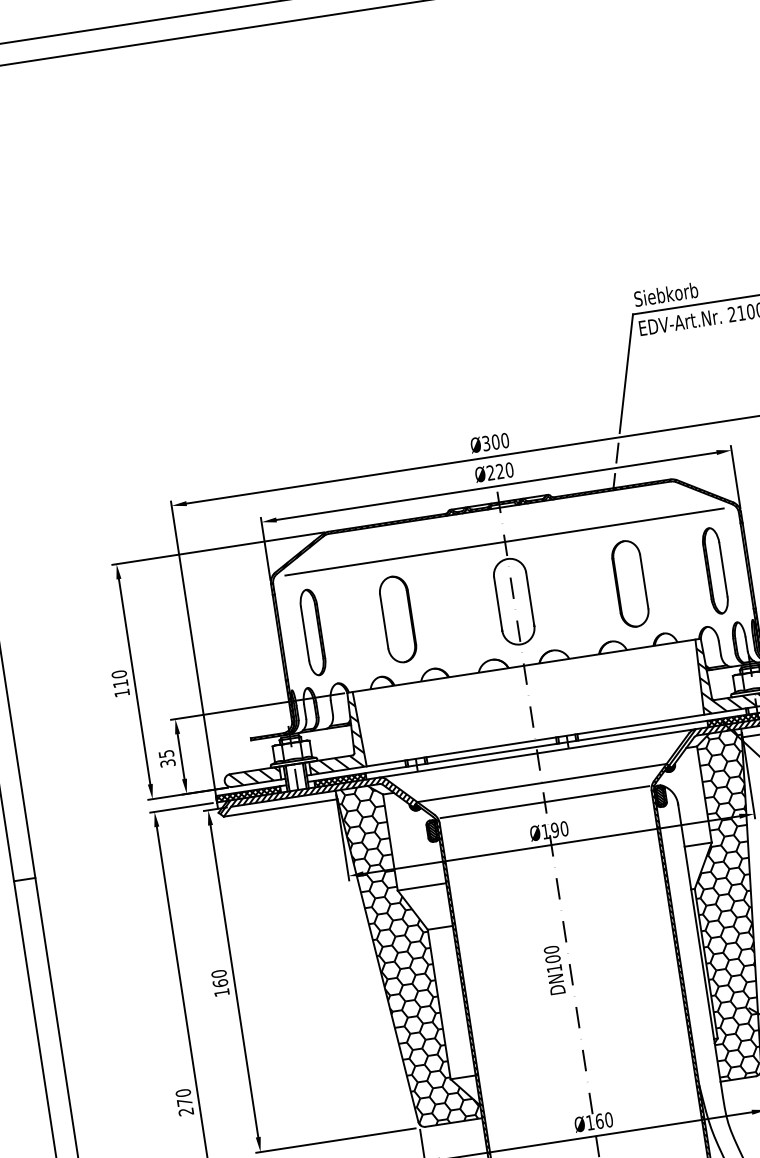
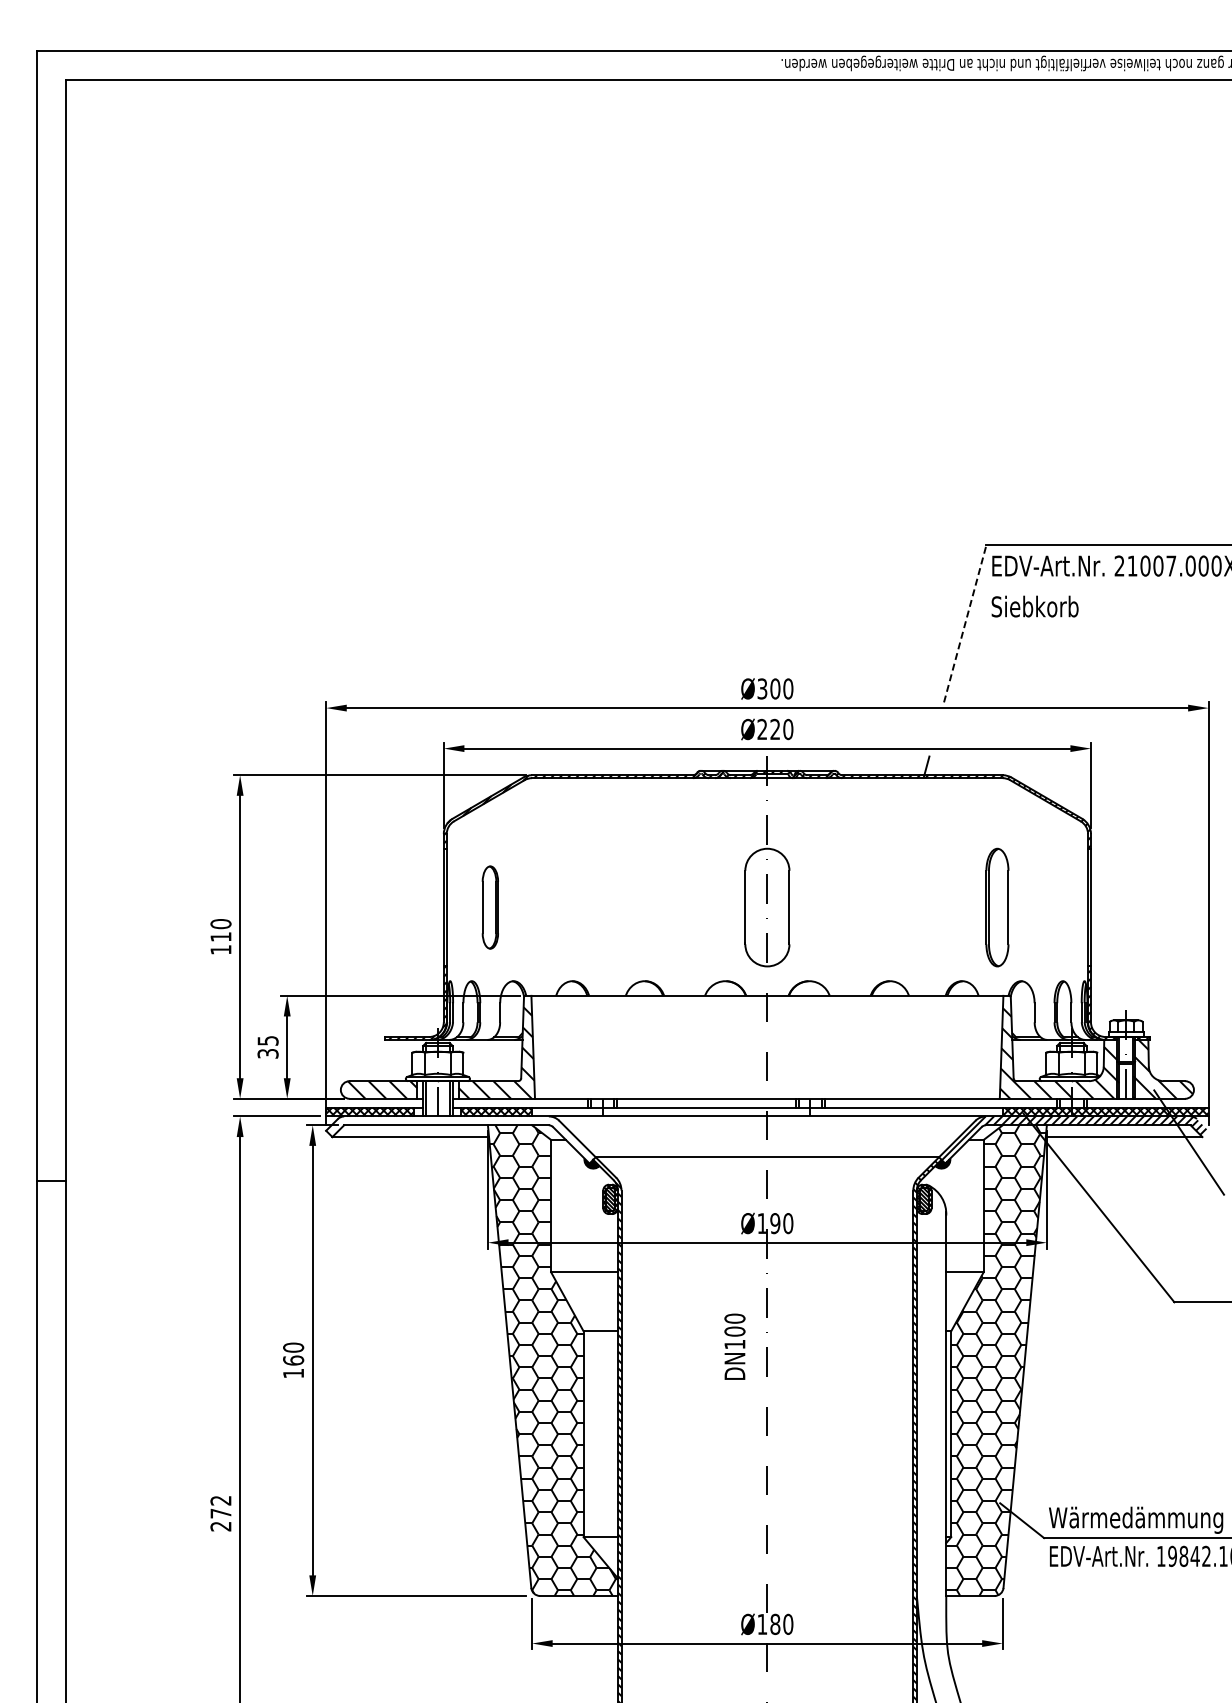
text: (665, 294) -> (1034, 606), moved
line: (626, 373) -> (965, 623), solid -> dashed
line: (617, 452) -> (936, 728), removed
line: (504, 542) -> (766, 825), removed
part: (715, 570) -> (997, 907), moved
part: (630, 583) -> (927, 907), removed
part: (398, 619) -> (607, 907), removed
part: (313, 632) -> (490, 907), size x0.7
line: (544, 802) -> (766, 1183), removed
hatch: (317, 804) -> (461, 1139), removed
text: (554, 970) -> (734, 1346), moved
text: (182, 1093) -> (220, 1500), 270 -> 272
text: (599, 1120) -> (775, 1623), Ø160 -> Ø180

